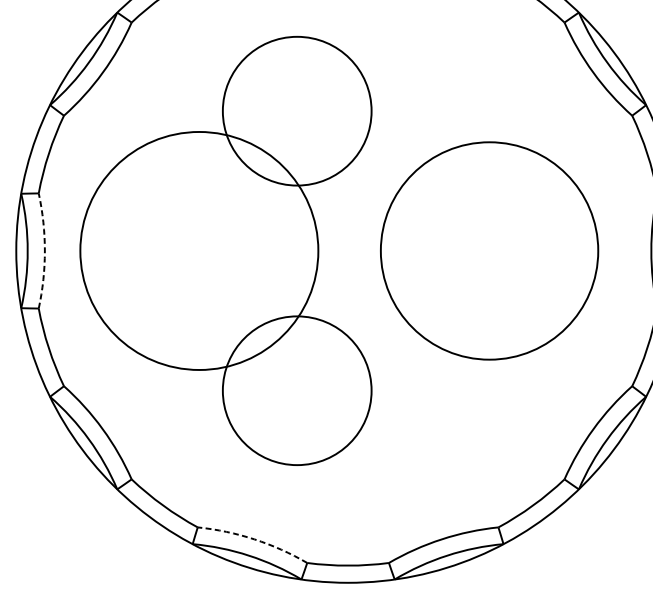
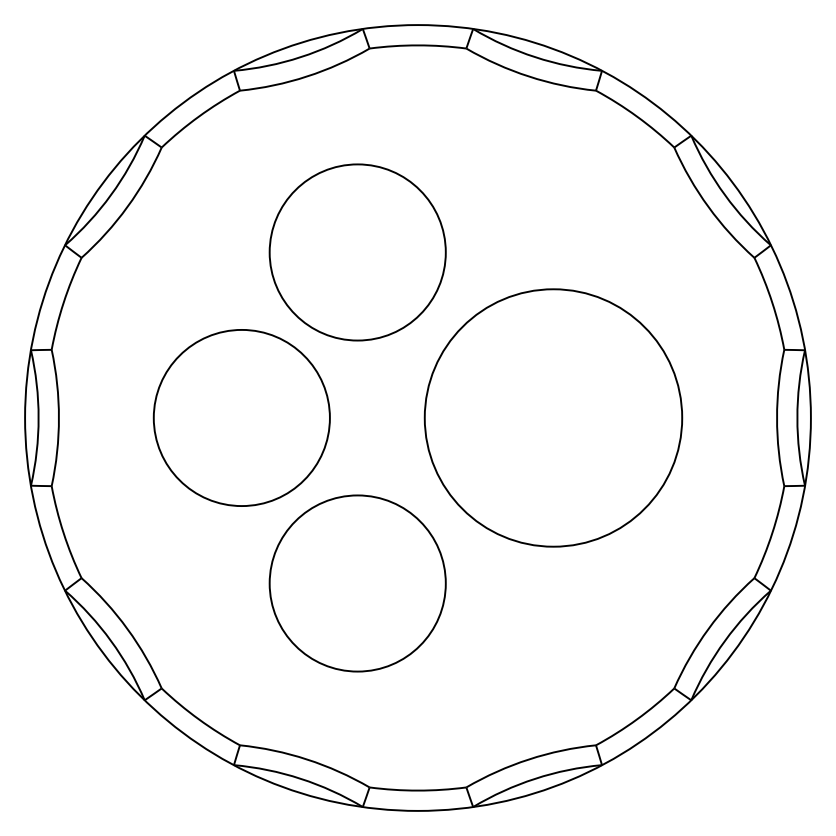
circle: (199, 250) -> (241, 417), size x0.62
circle: (489, 250) -> (553, 417), moved
arc: (44, 251) -> (58, 418), dashed -> solid
arc: (254, 539) -> (307, 759), dashed -> solid

